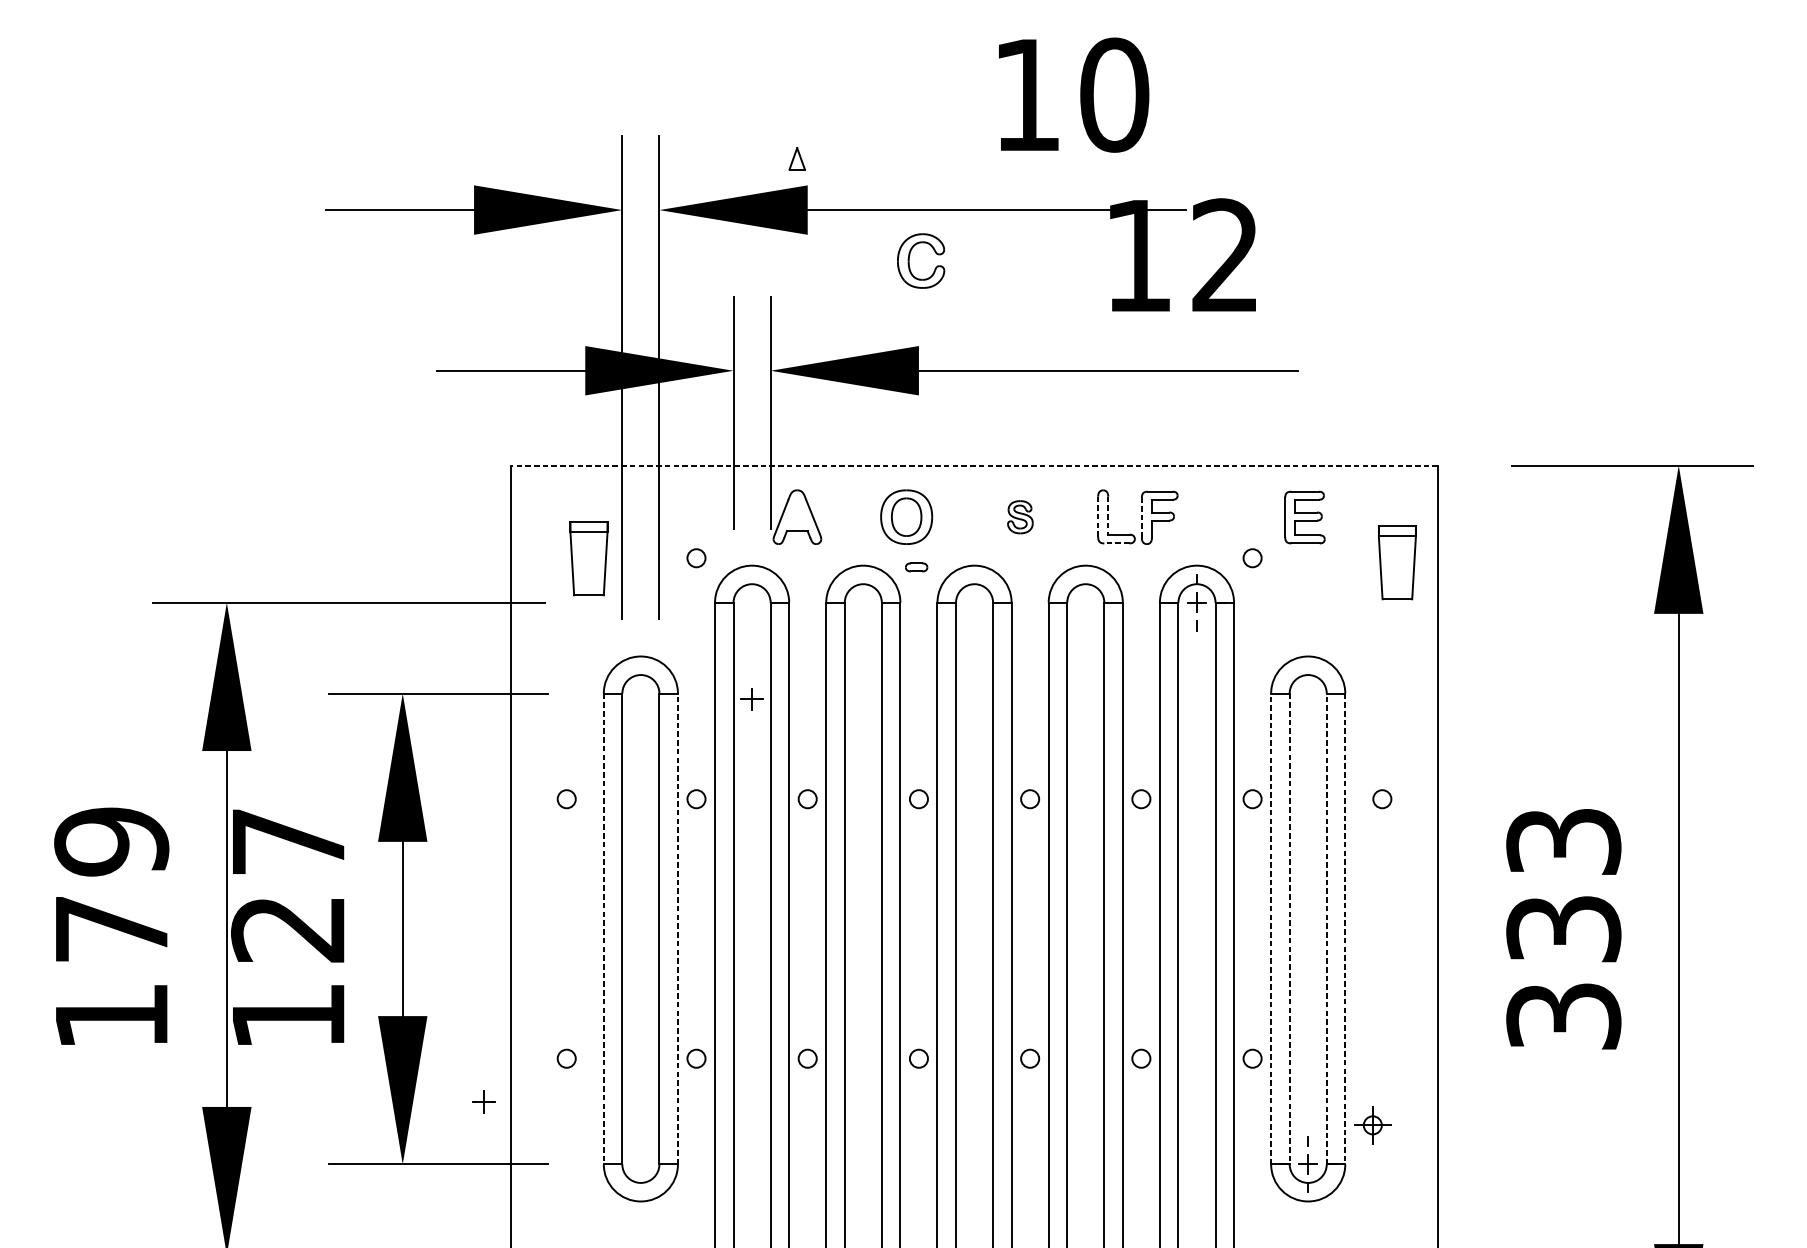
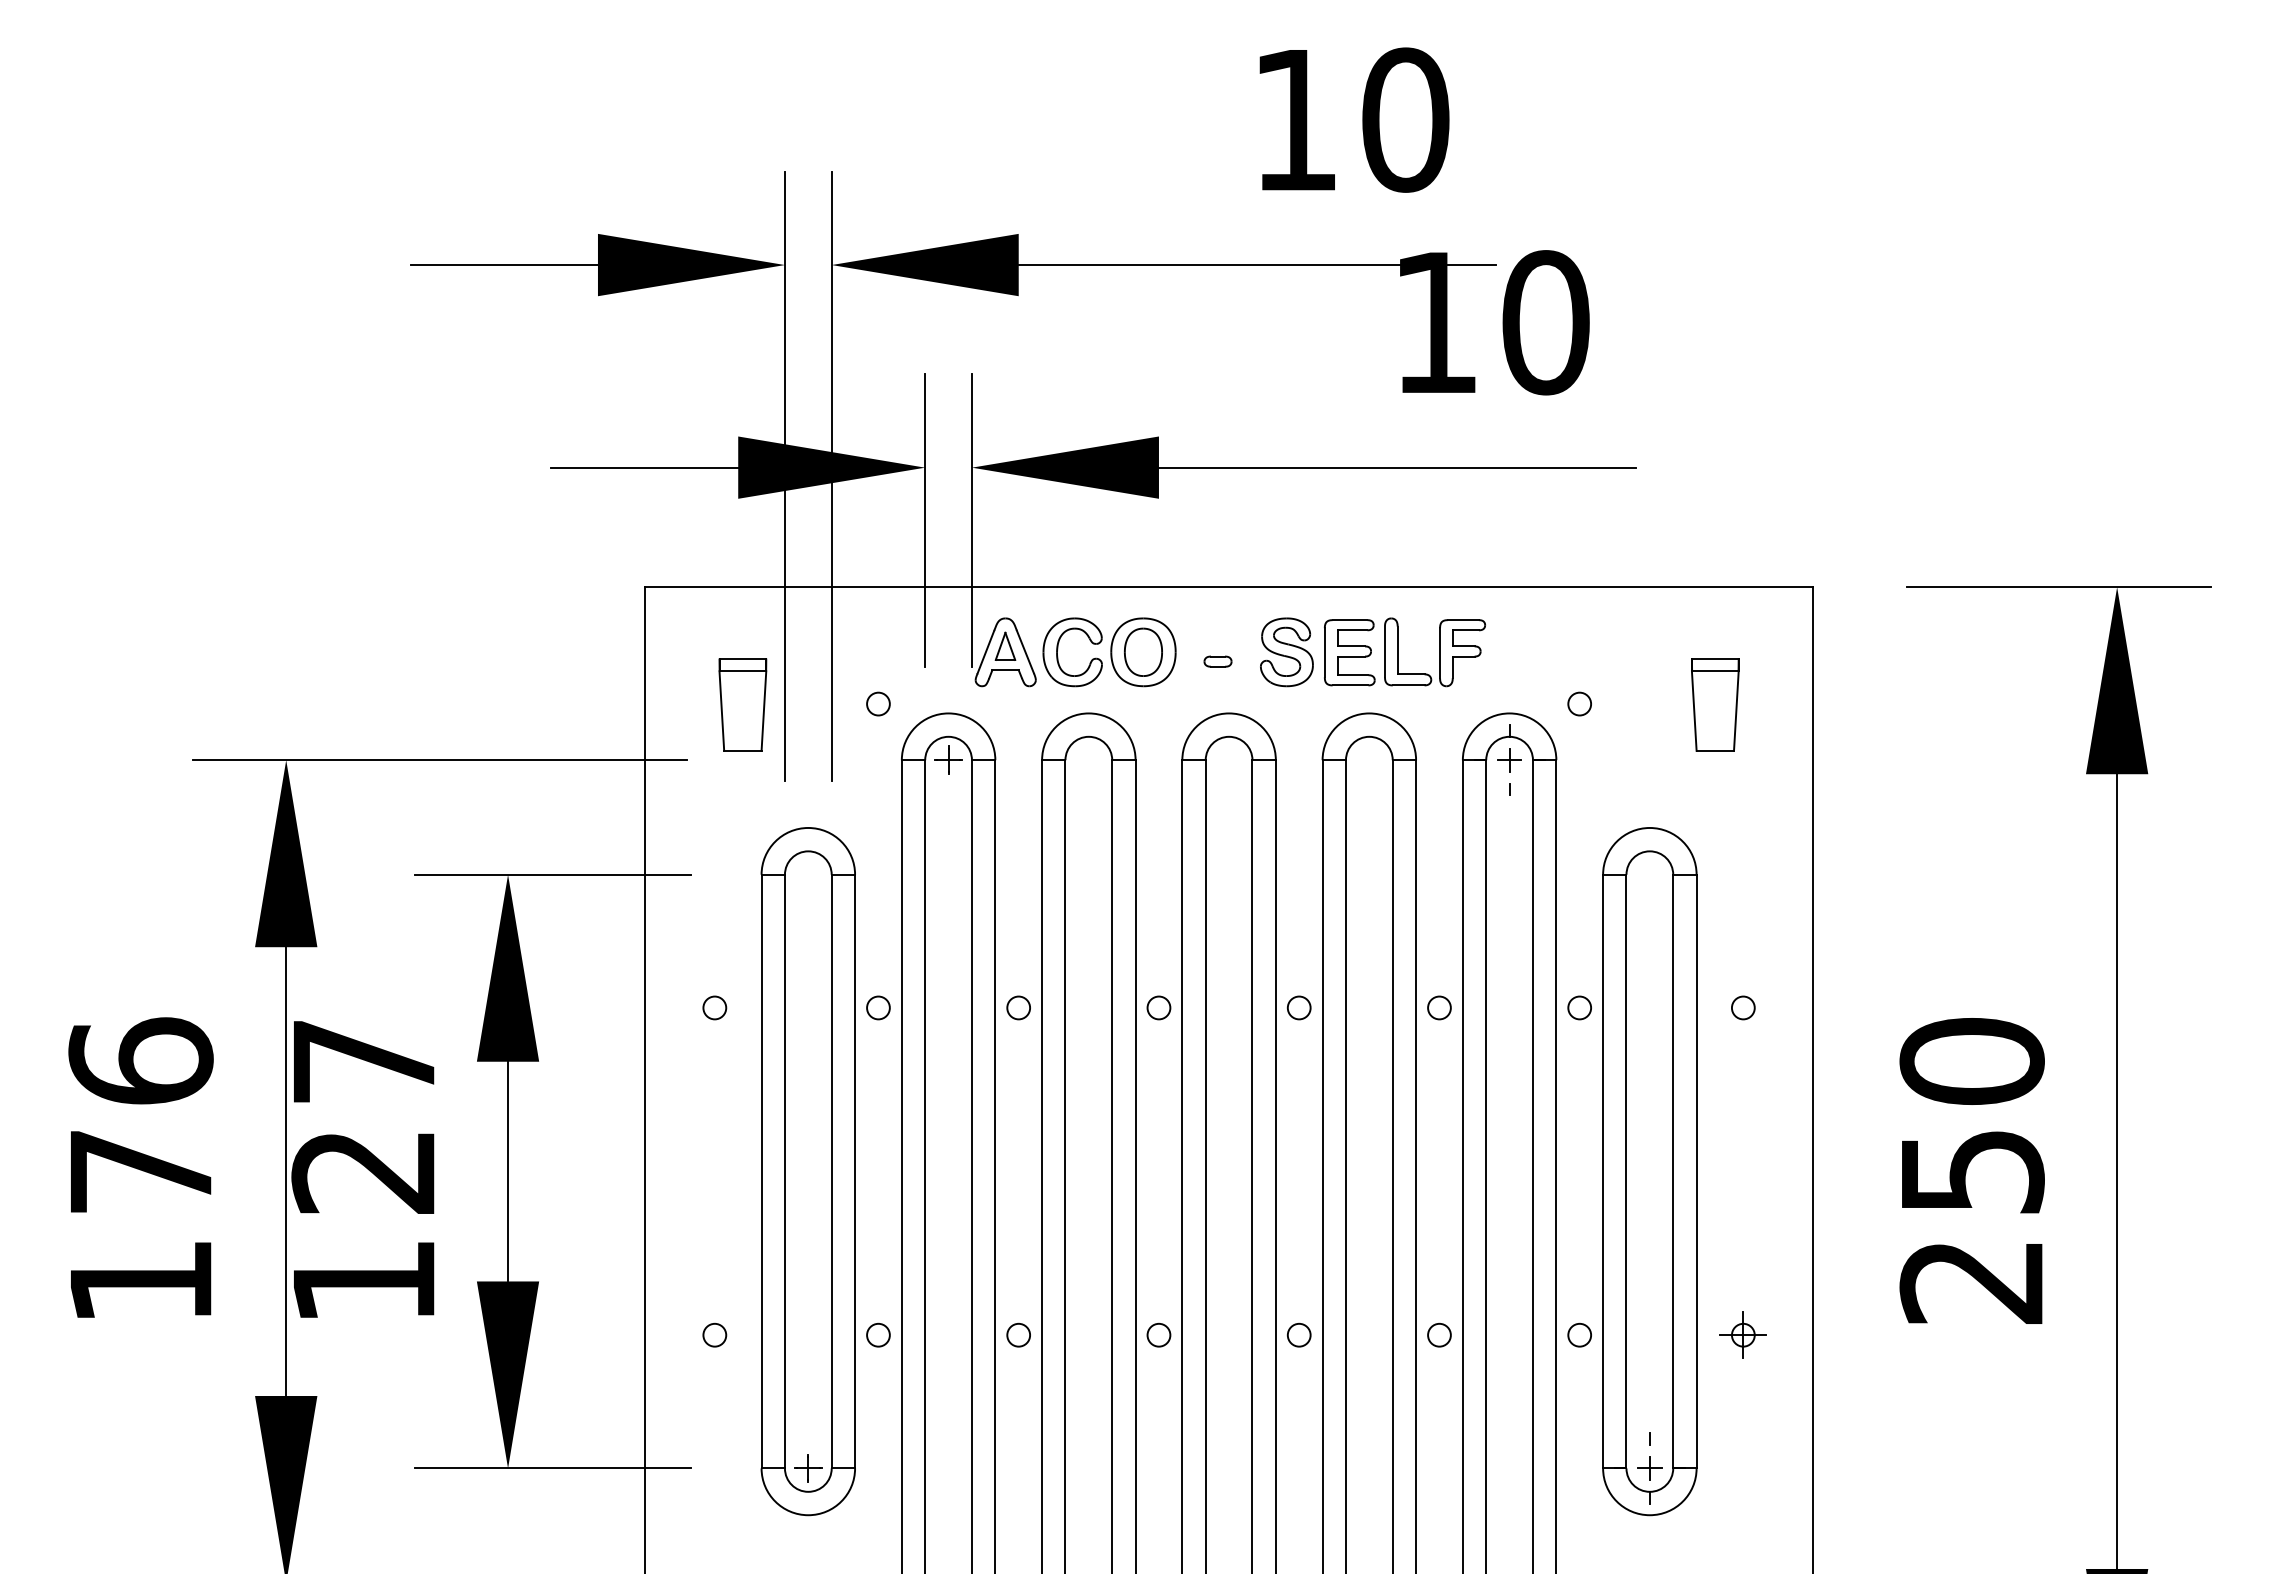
part: (797, 158) -> (1005, 645), moved
text: (1225, 255) -> (1545, 322), 12 -> 10
part: (909, 258) -> (1058, 649), moved
line: (974, 465) -> (1228, 587), dashed -> solid
line: (1108, 515) -> (1397, 650), dashed -> solid
line: (1097, 516) -> (1384, 651), dashed -> solid
part: (1020, 517) -> (1286, 652), size x1.67
line: (1142, 517) -> (1440, 652), dashed -> solid
part: (1304, 517) -> (1349, 652), moved
line: (1116, 543) -> (1408, 685), dashed -> solid
part: (1397, 562) -> (1715, 704), moved
part: (916, 567) -> (1217, 661), moved
part: (752, 698) -> (948, 759), moved
text: (111, 841) -> (140, 1061), 179 -> 176
line: (603, 928) -> (761, 1171), dashed -> solid
line: (678, 928) -> (855, 1171), dashed -> solid
line: (1271, 928) -> (1603, 1171), dashed -> solid
line: (1289, 928) -> (1626, 1171), dashed -> solid
line: (1326, 928) -> (1673, 1171), dashed -> solid
line: (1345, 928) -> (1696, 1171), dashed -> solid
text: (1563, 928) -> (1971, 1170), 333 -> 250
part: (484, 1101) -> (808, 1468), moved
part: (1372, 1124) -> (1742, 1334), moved

